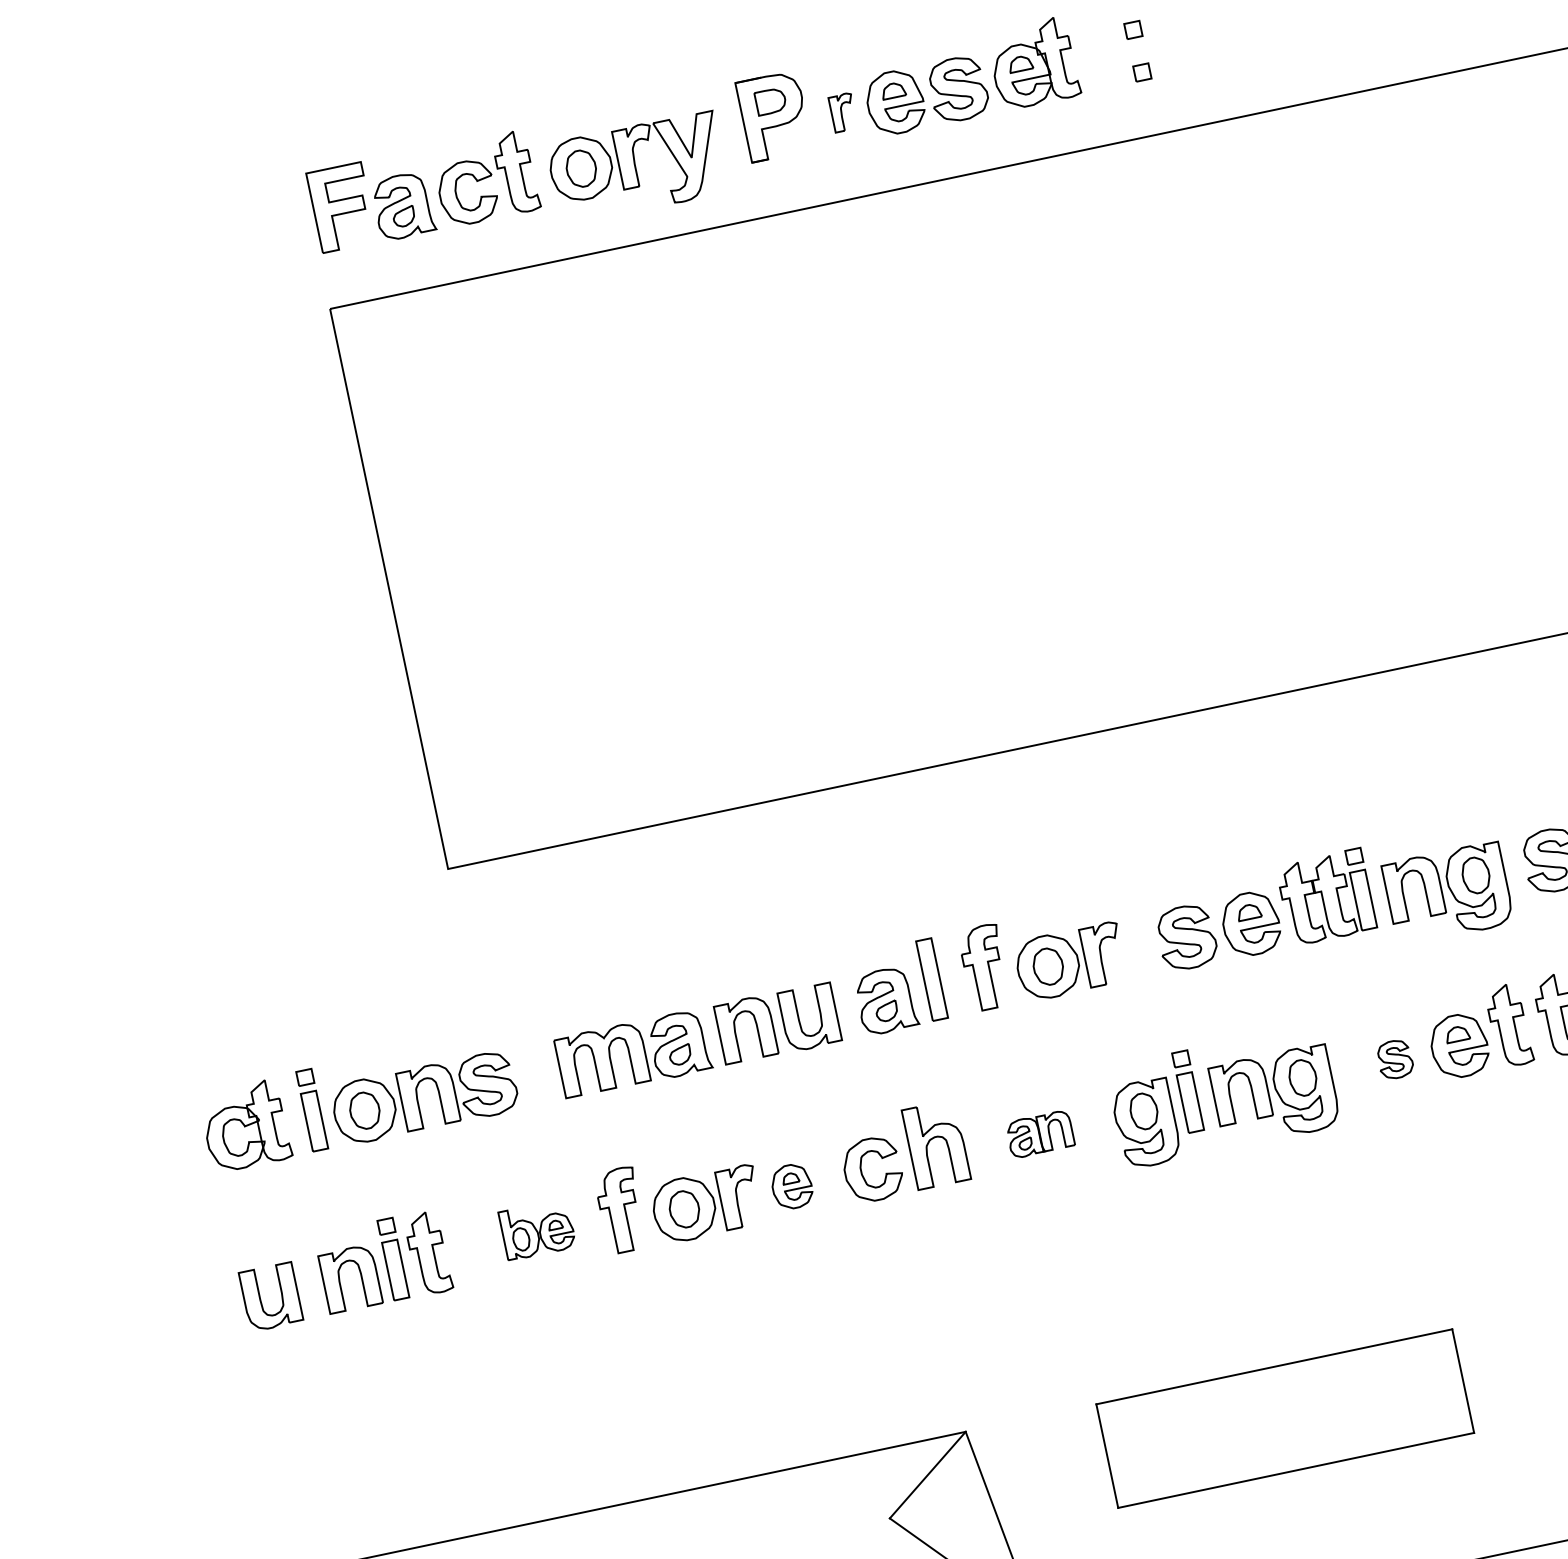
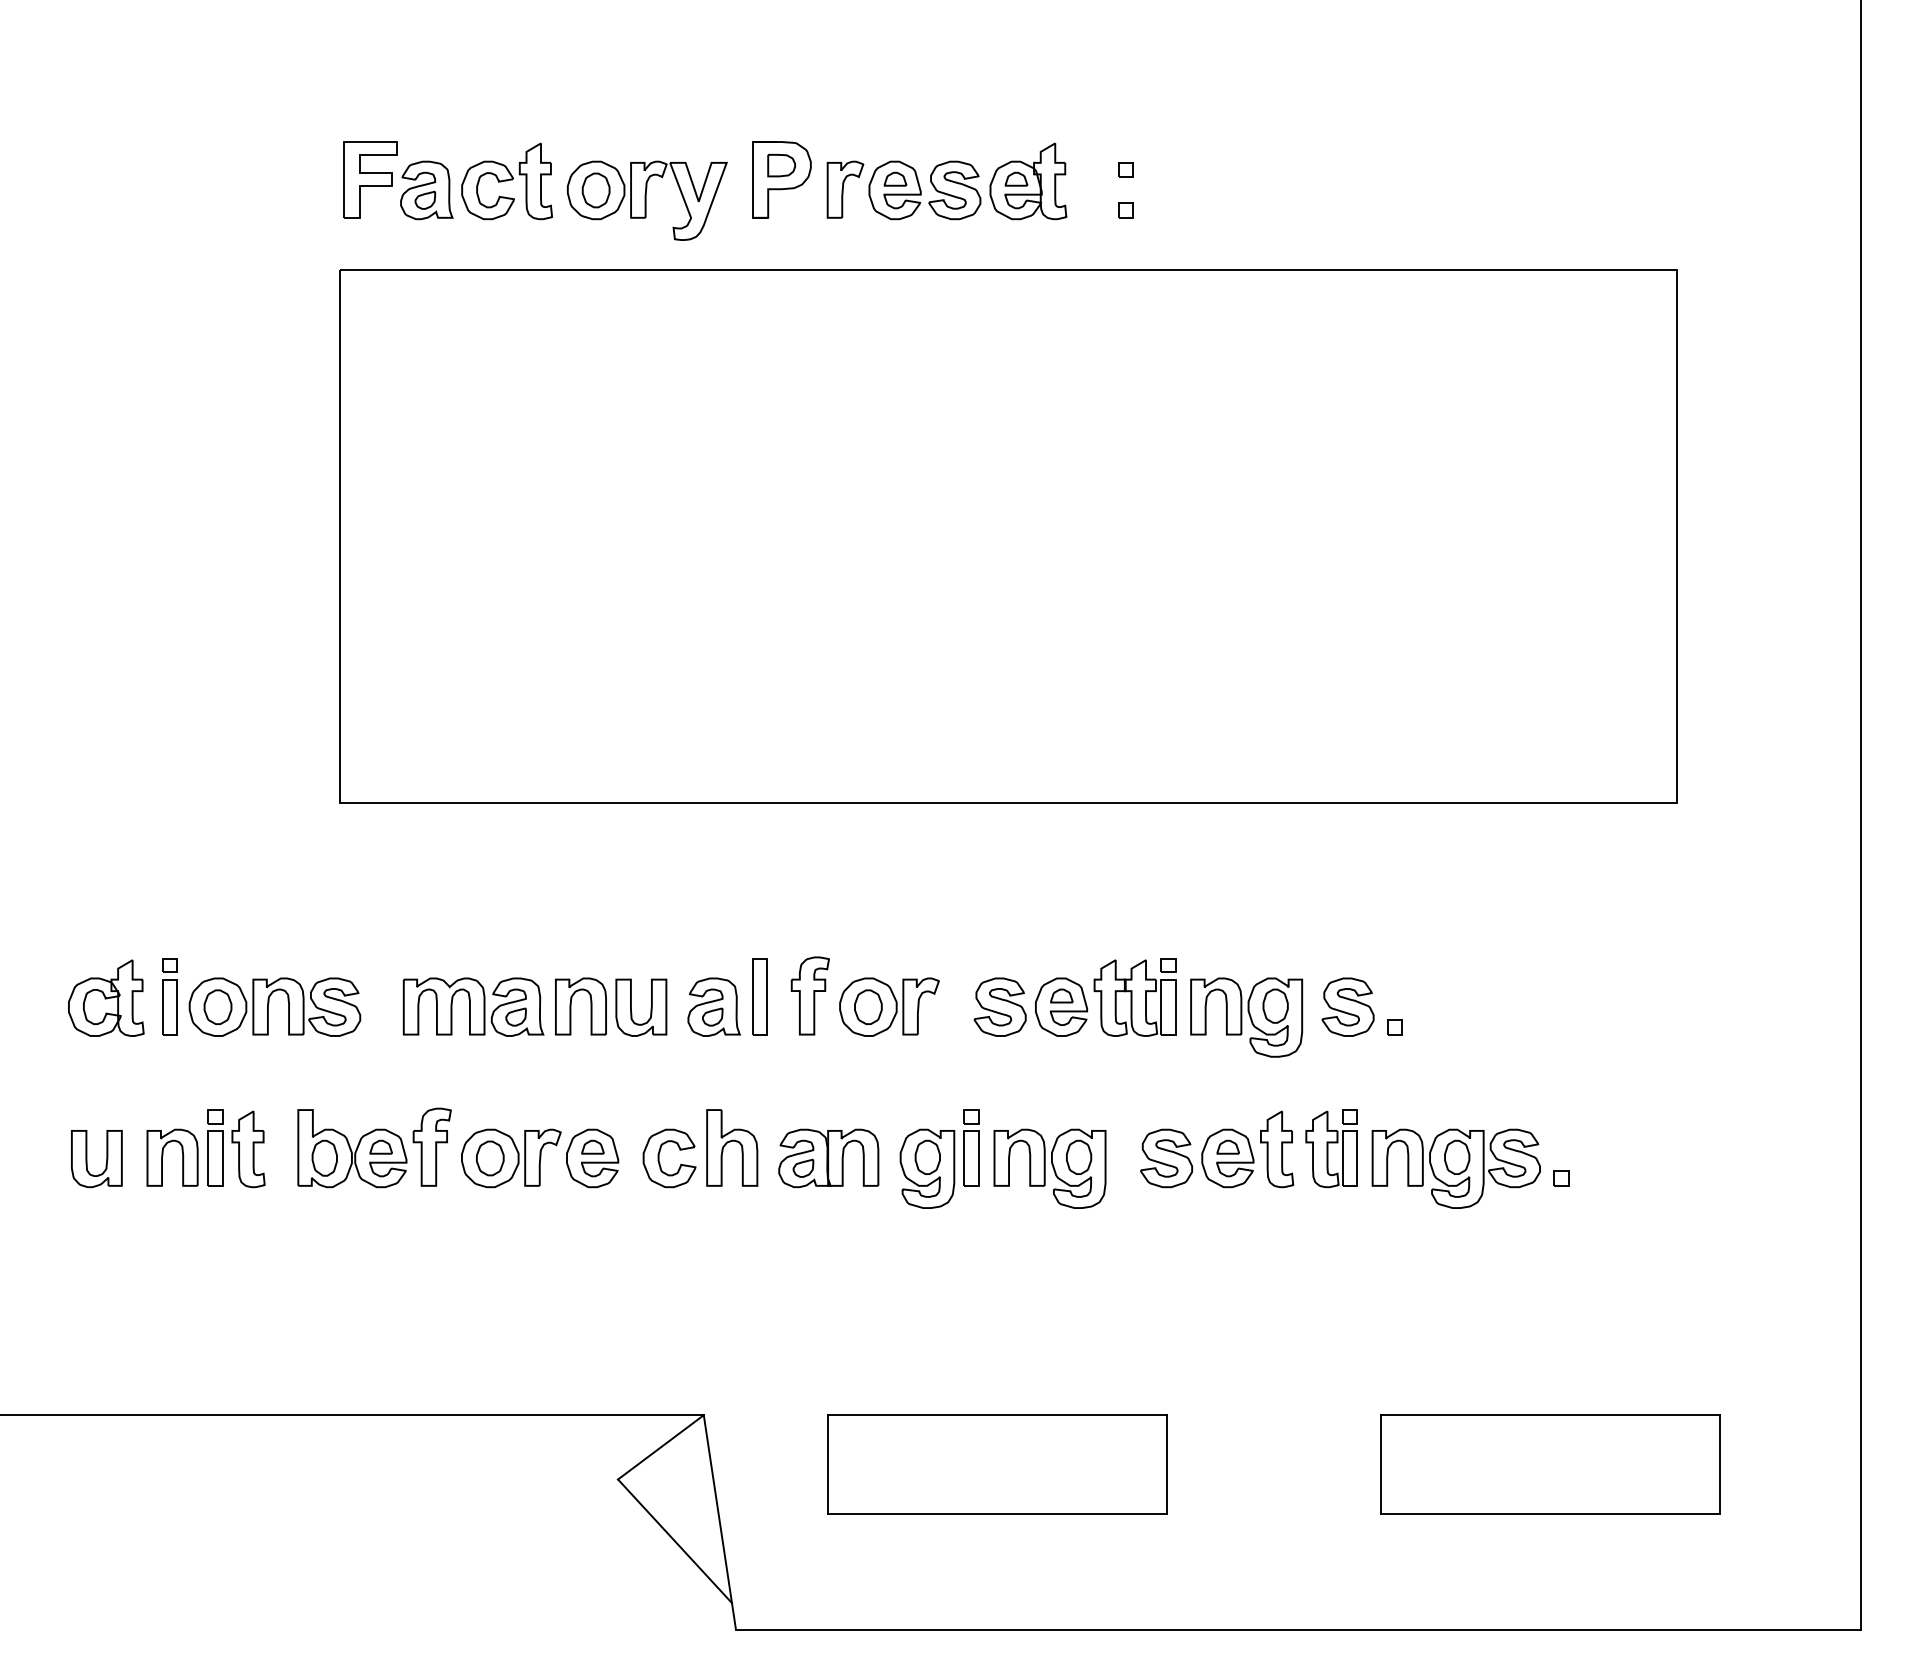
part: (843, 112) -> (845, 189), size x1.67
part: (1395, 1059) -> (1166, 1158), size x1.67
part: (1039, 1134) -> (828, 1158), size x1.67
part: (791, 1186) -> (592, 1158), size x1.43
part: (537, 1229) -> (352, 1148), size x1.67

